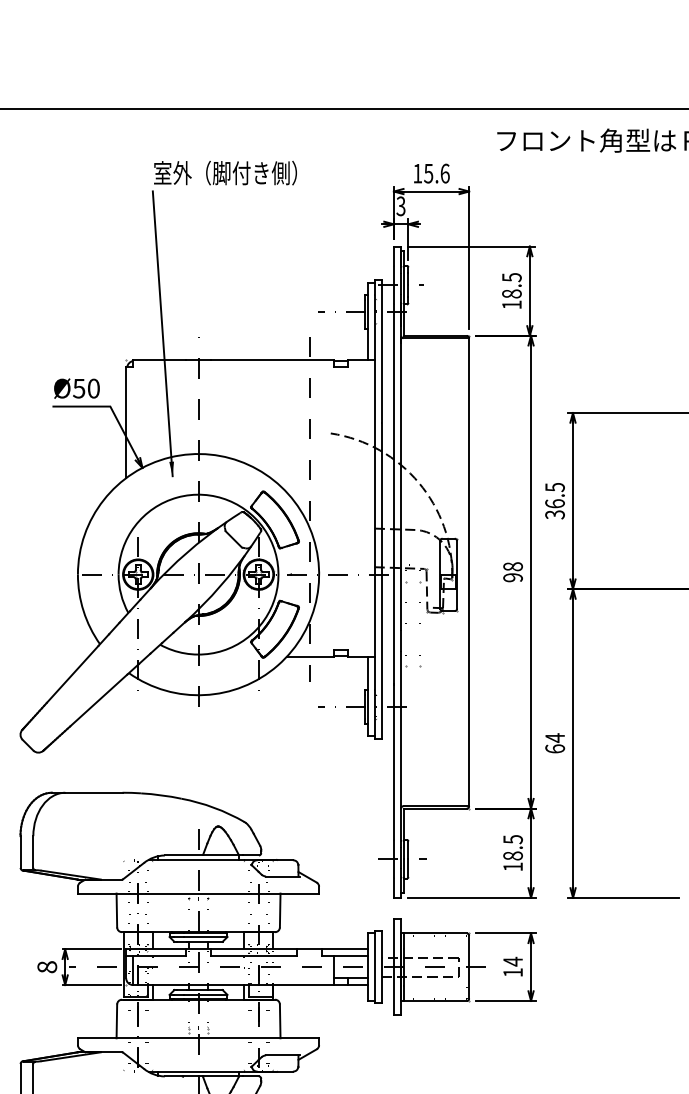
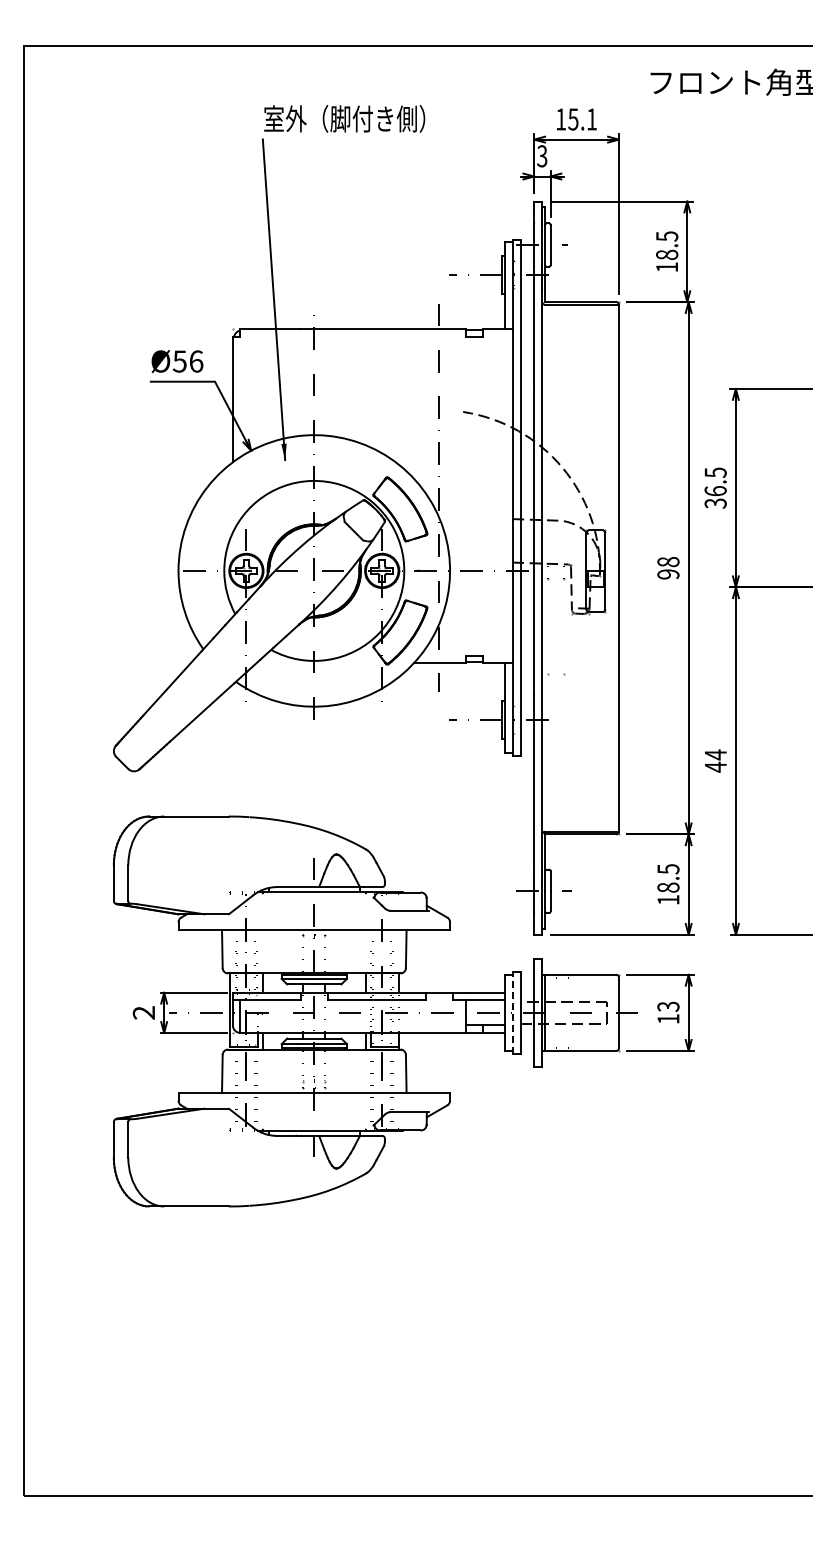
text: (445, 173) -> (592, 119), 15.6 -> 15.1
text: (93, 388) -> (196, 361), Ø50 -> Ø56
text: (554, 748) -> (715, 766), 64 -> 44
text: (513, 961) -> (668, 1006), 14 -> 13
text: (46, 966) -> (143, 1012), 8 -> 2
line: (374, 966) -> (512, 1012), solid -> dashed

